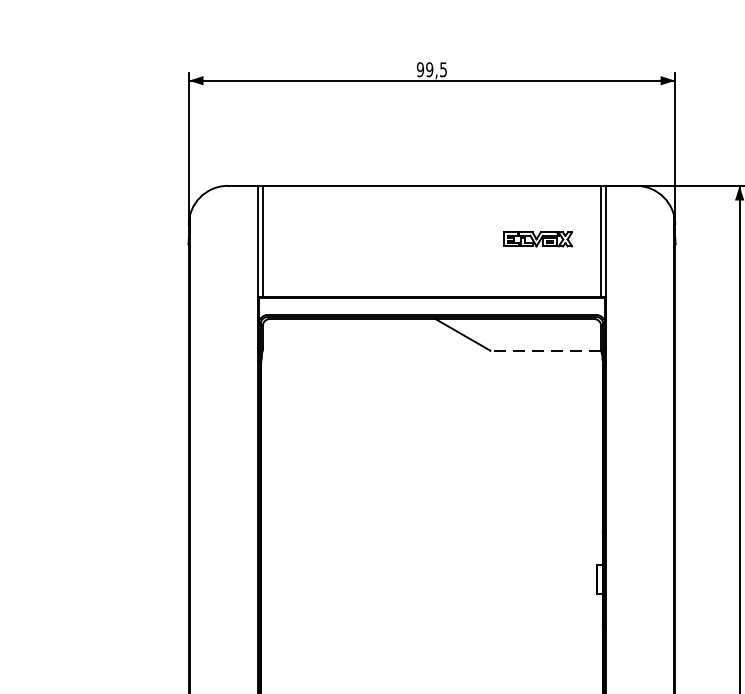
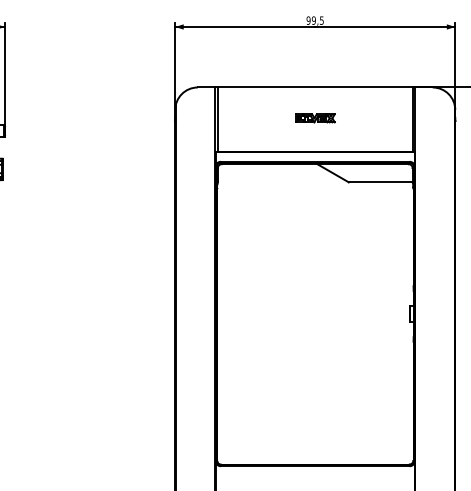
part: (538, 239) -> (315, 118), moved
line: (547, 350) -> (381, 182), dashed -> solid

